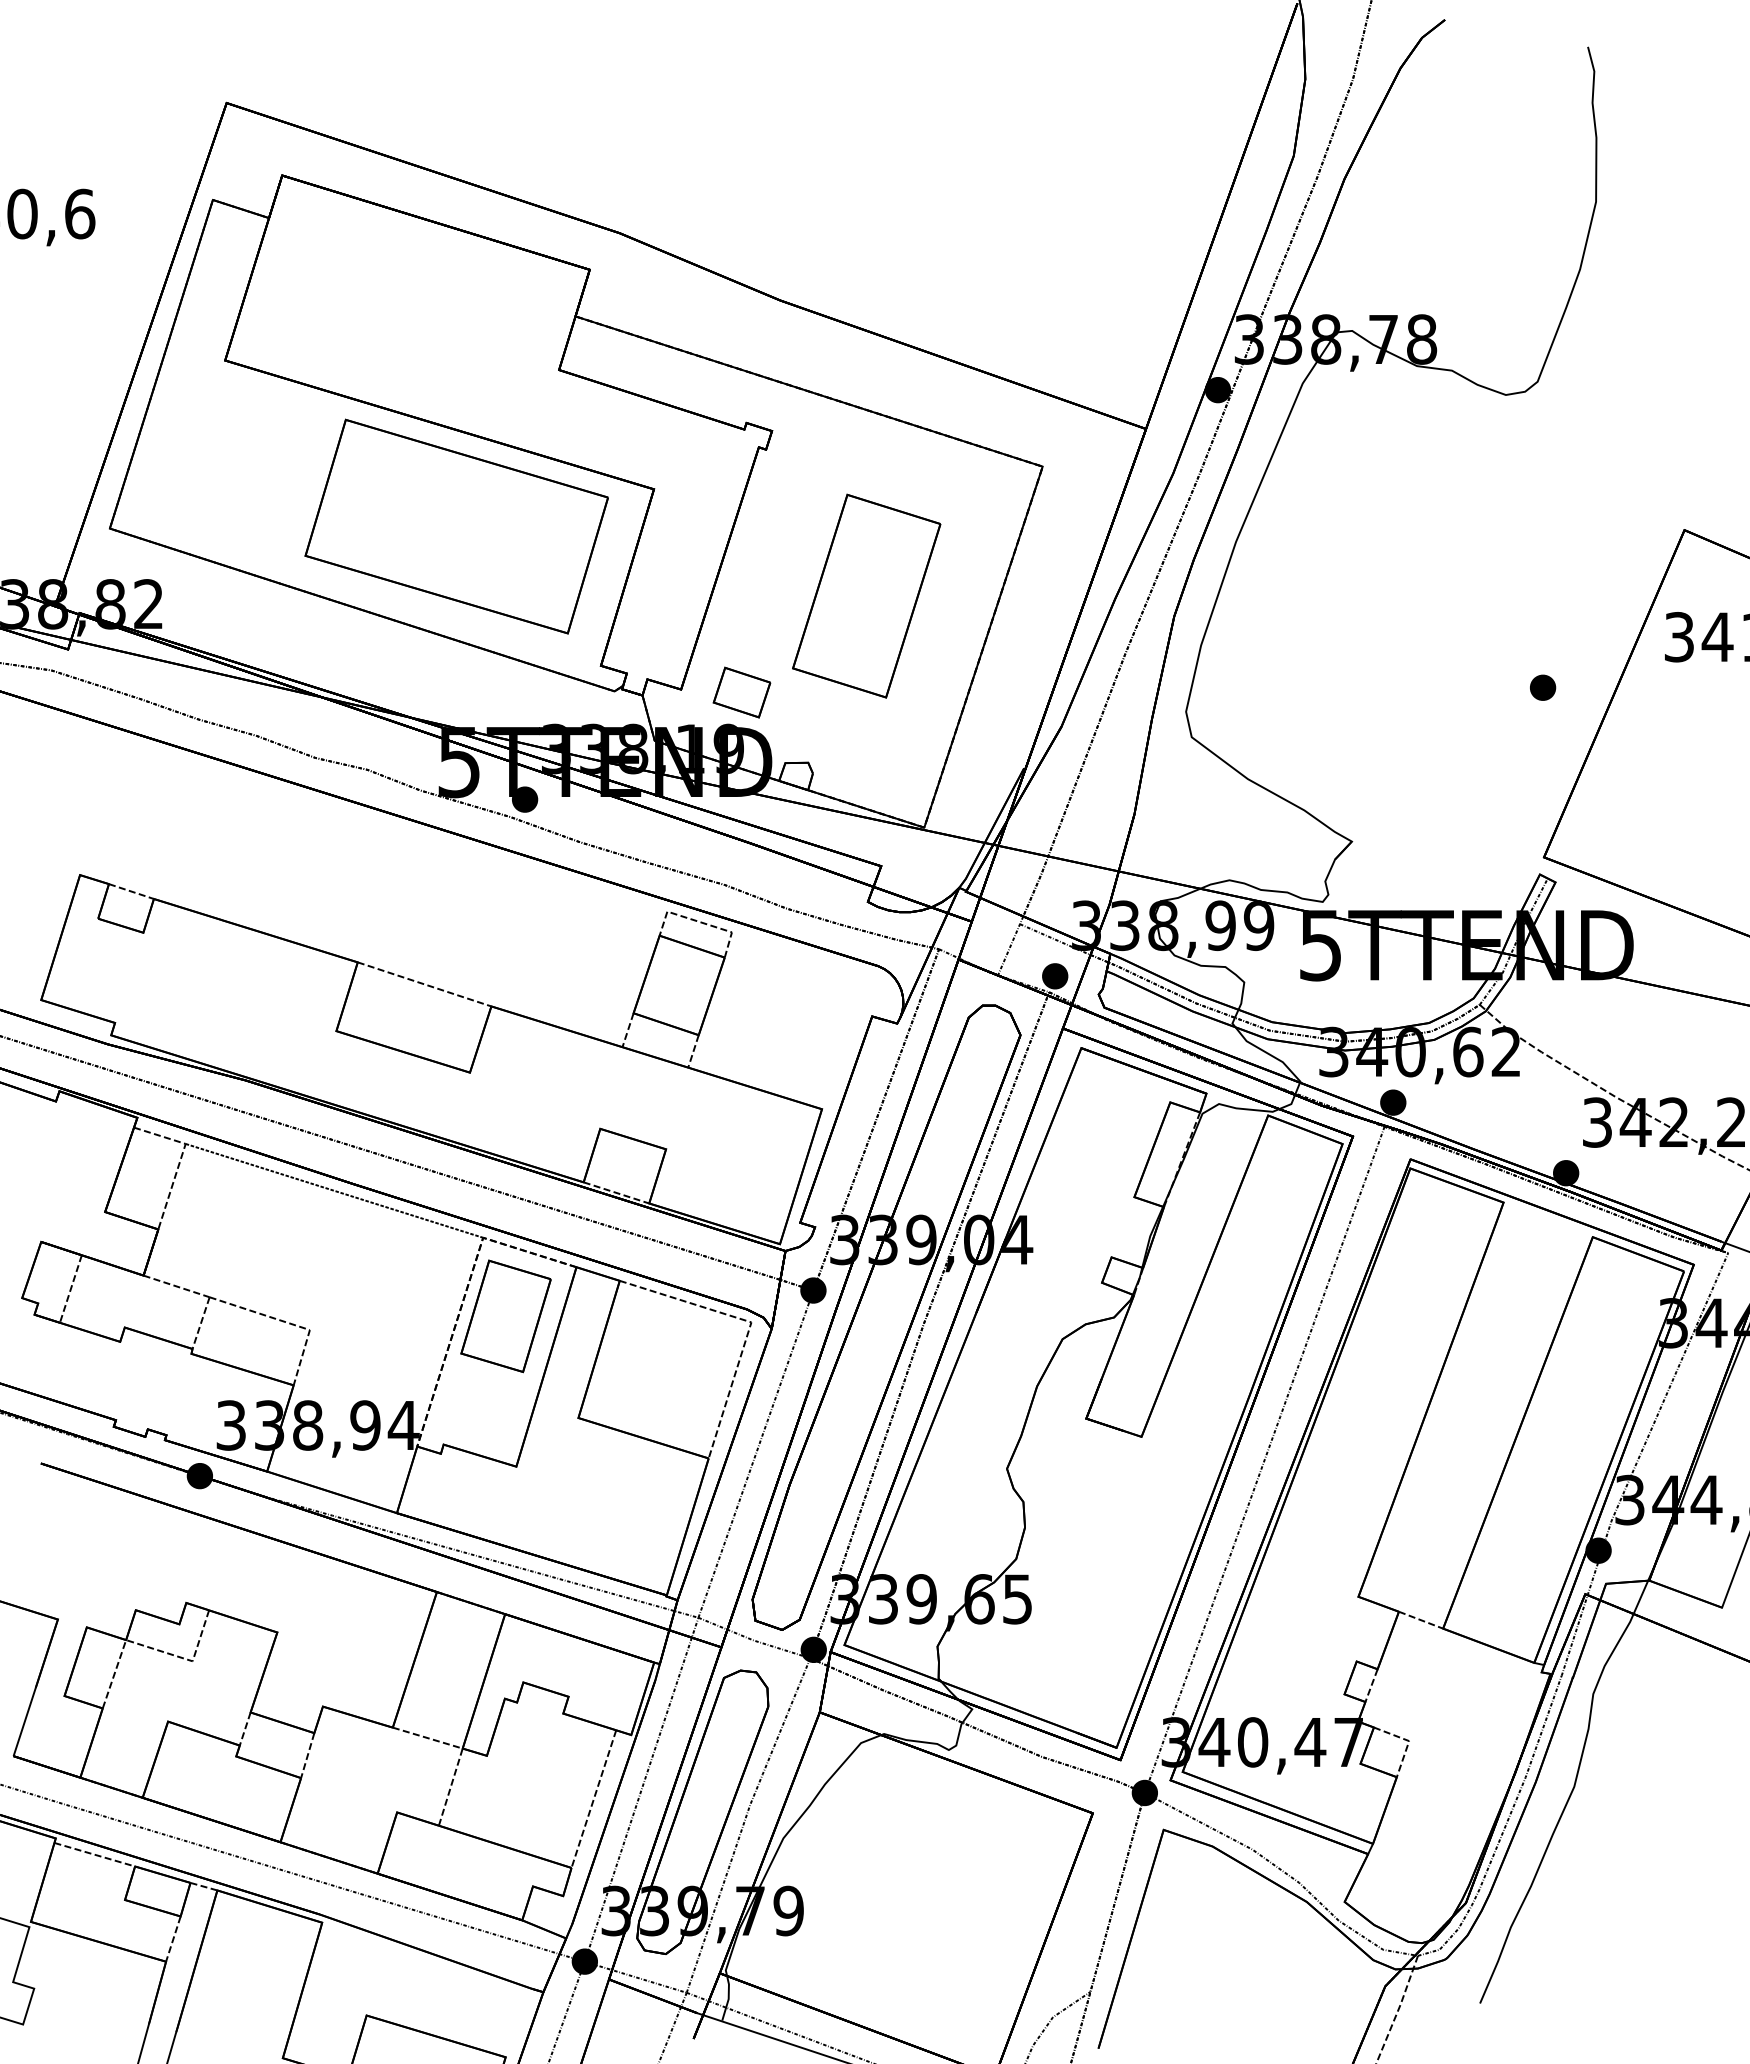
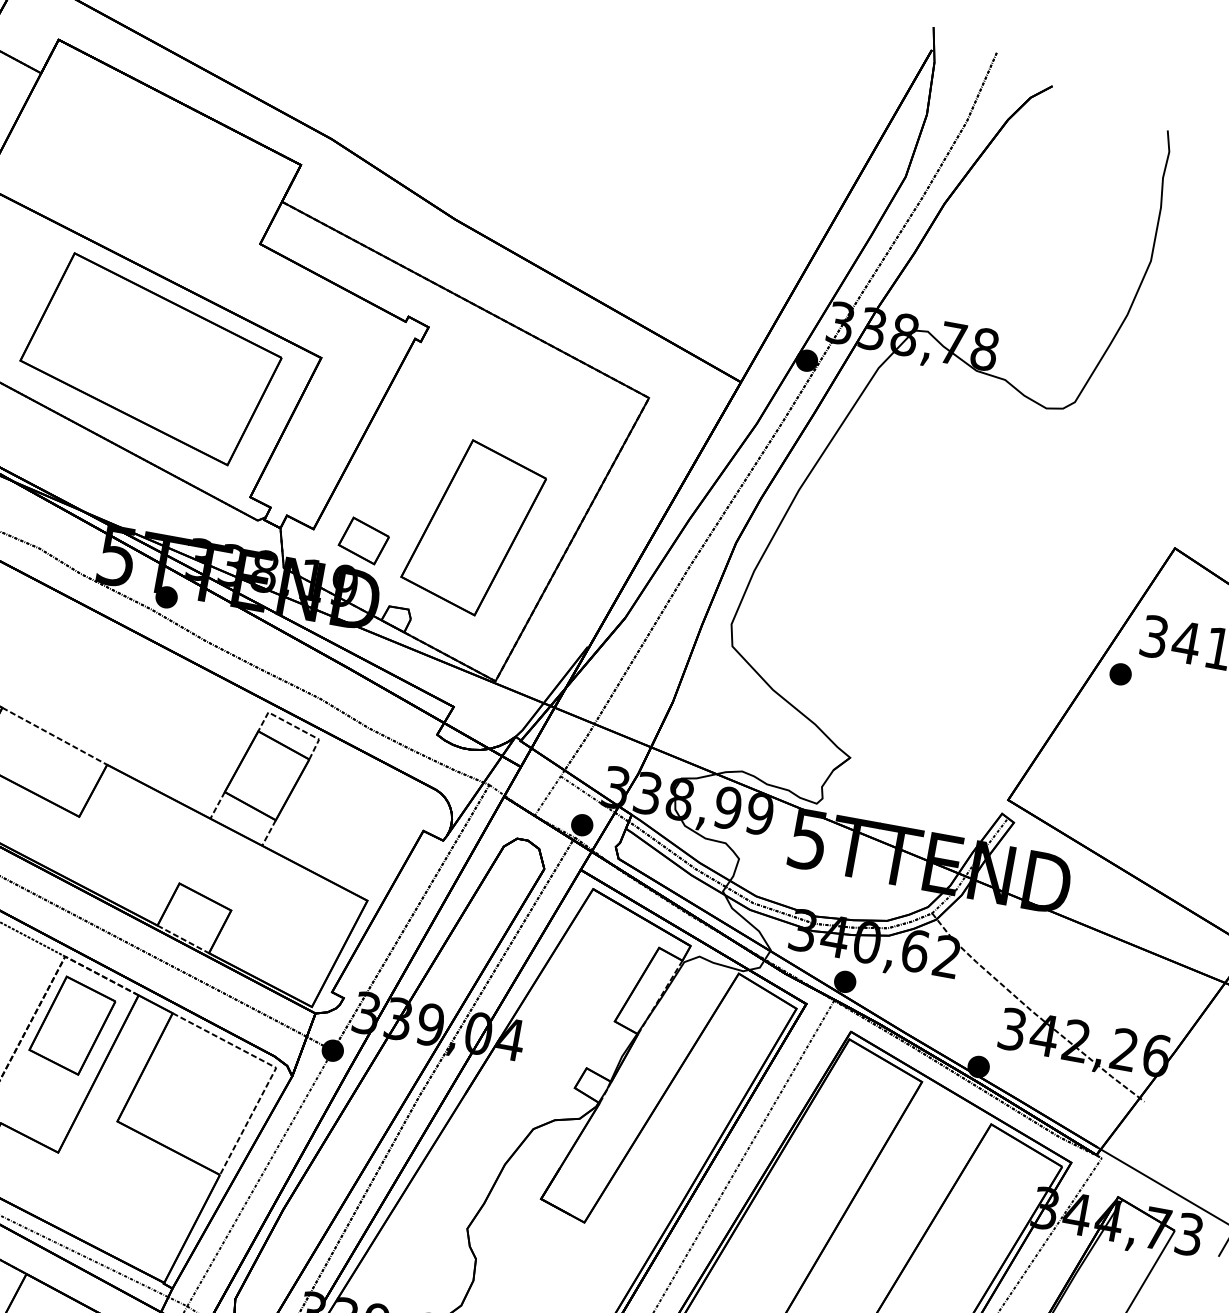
part: (866, 595) -> (473, 527), moved
part: (1543, 687) -> (1121, 674), moved

